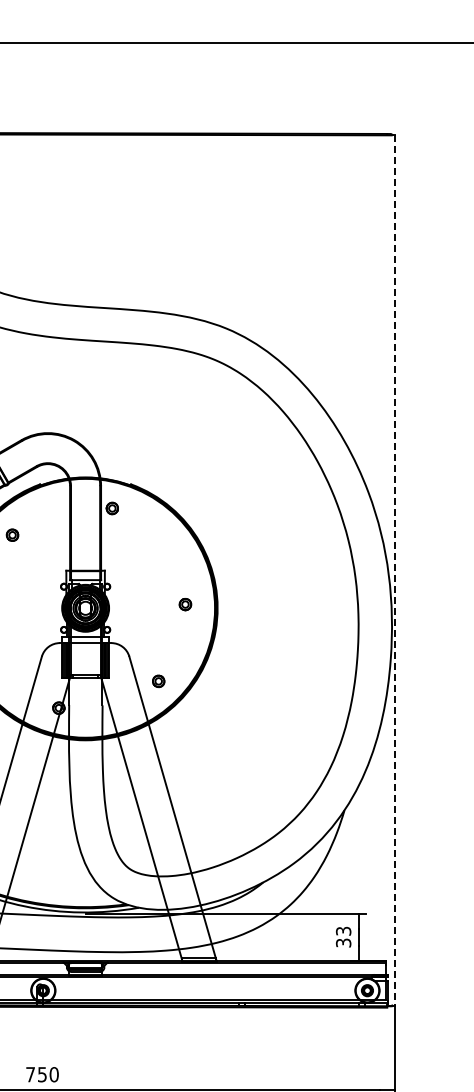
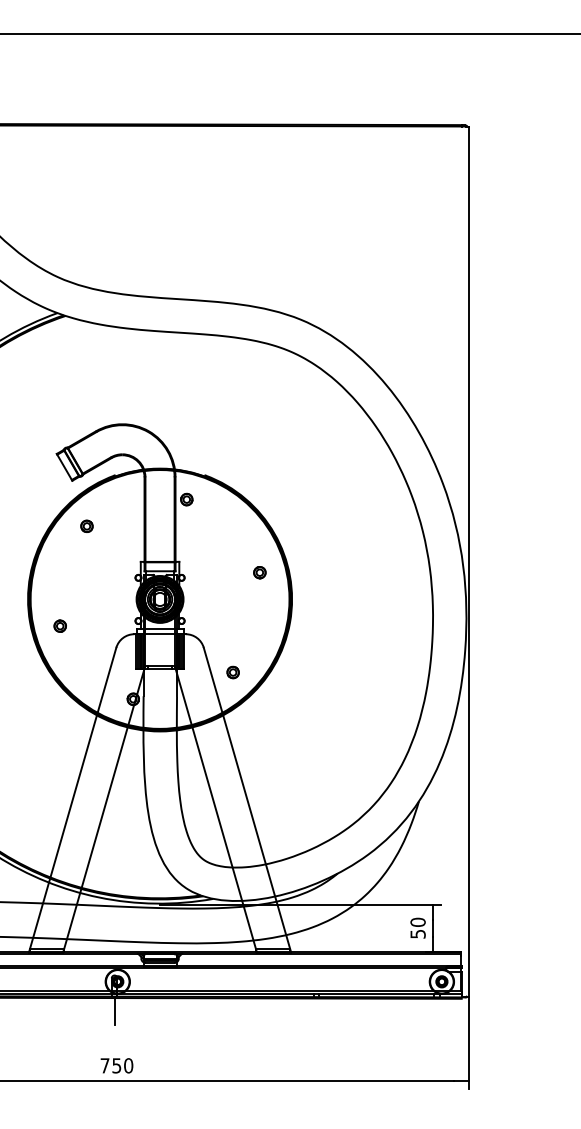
line: (395, 571) -> (469, 562), dashed -> solid
part: (185, 604) -> (259, 572), moved
text: (343, 936) -> (417, 927), 33 -> 50
line: (40, 1020) -> (114, 1011), added

